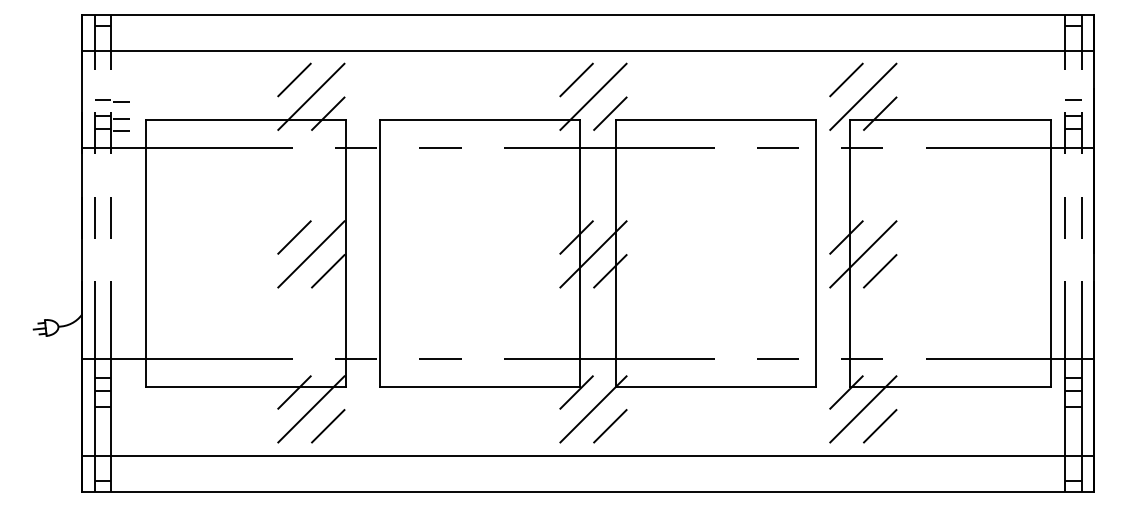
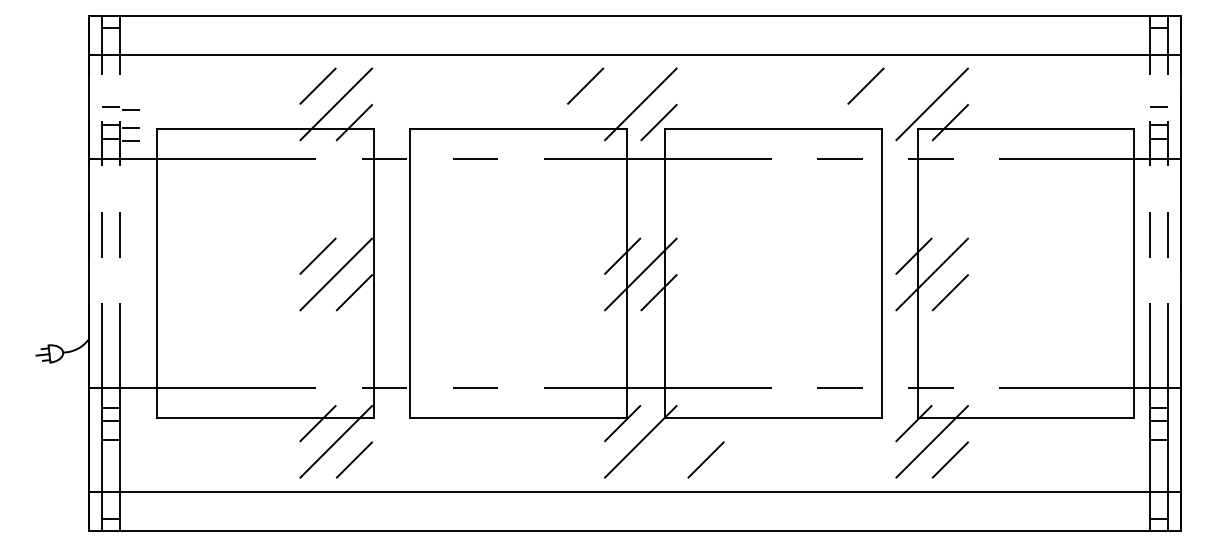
line: (576, 79) -> (585, 85), moved
line: (846, 79) -> (865, 85), moved
line: (609, 425) -> (705, 459), moved

